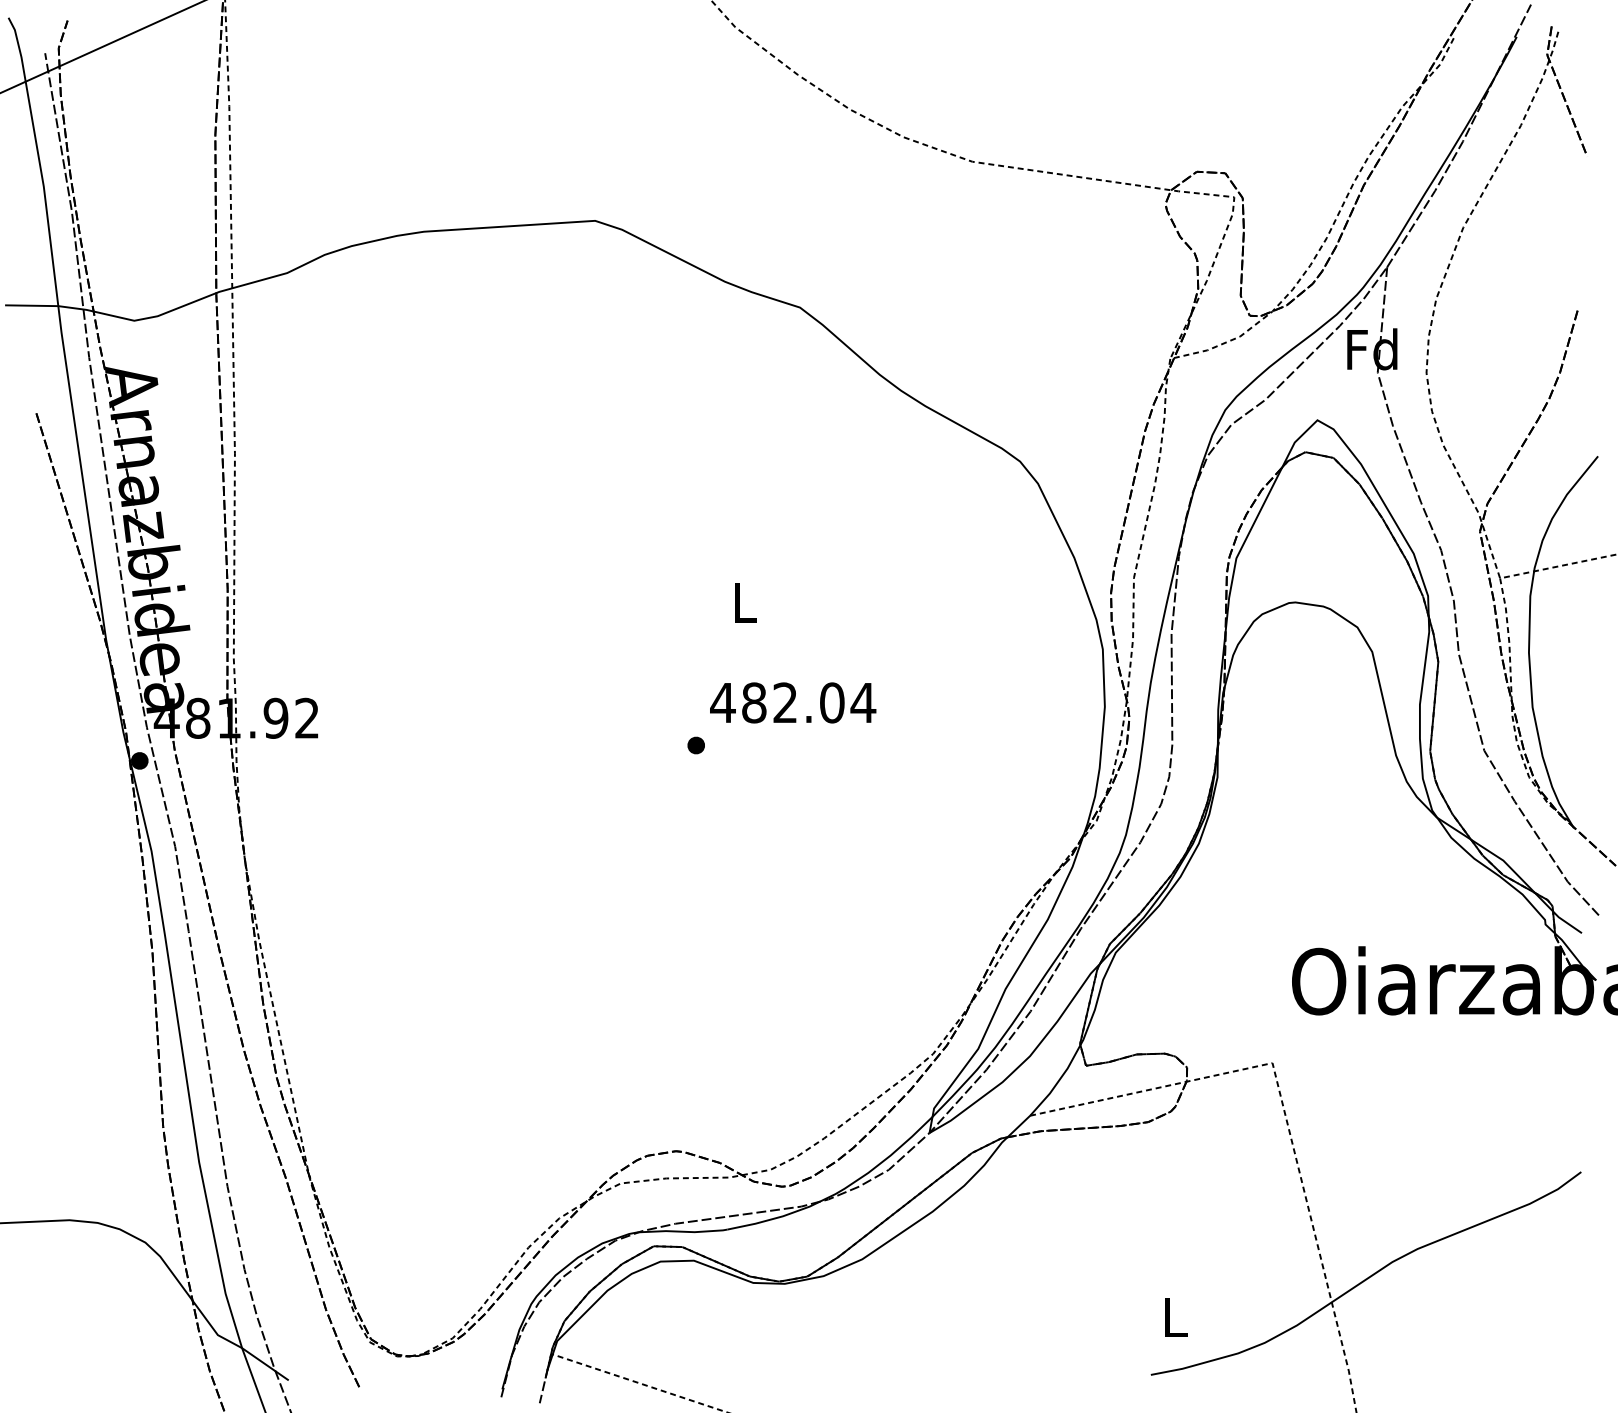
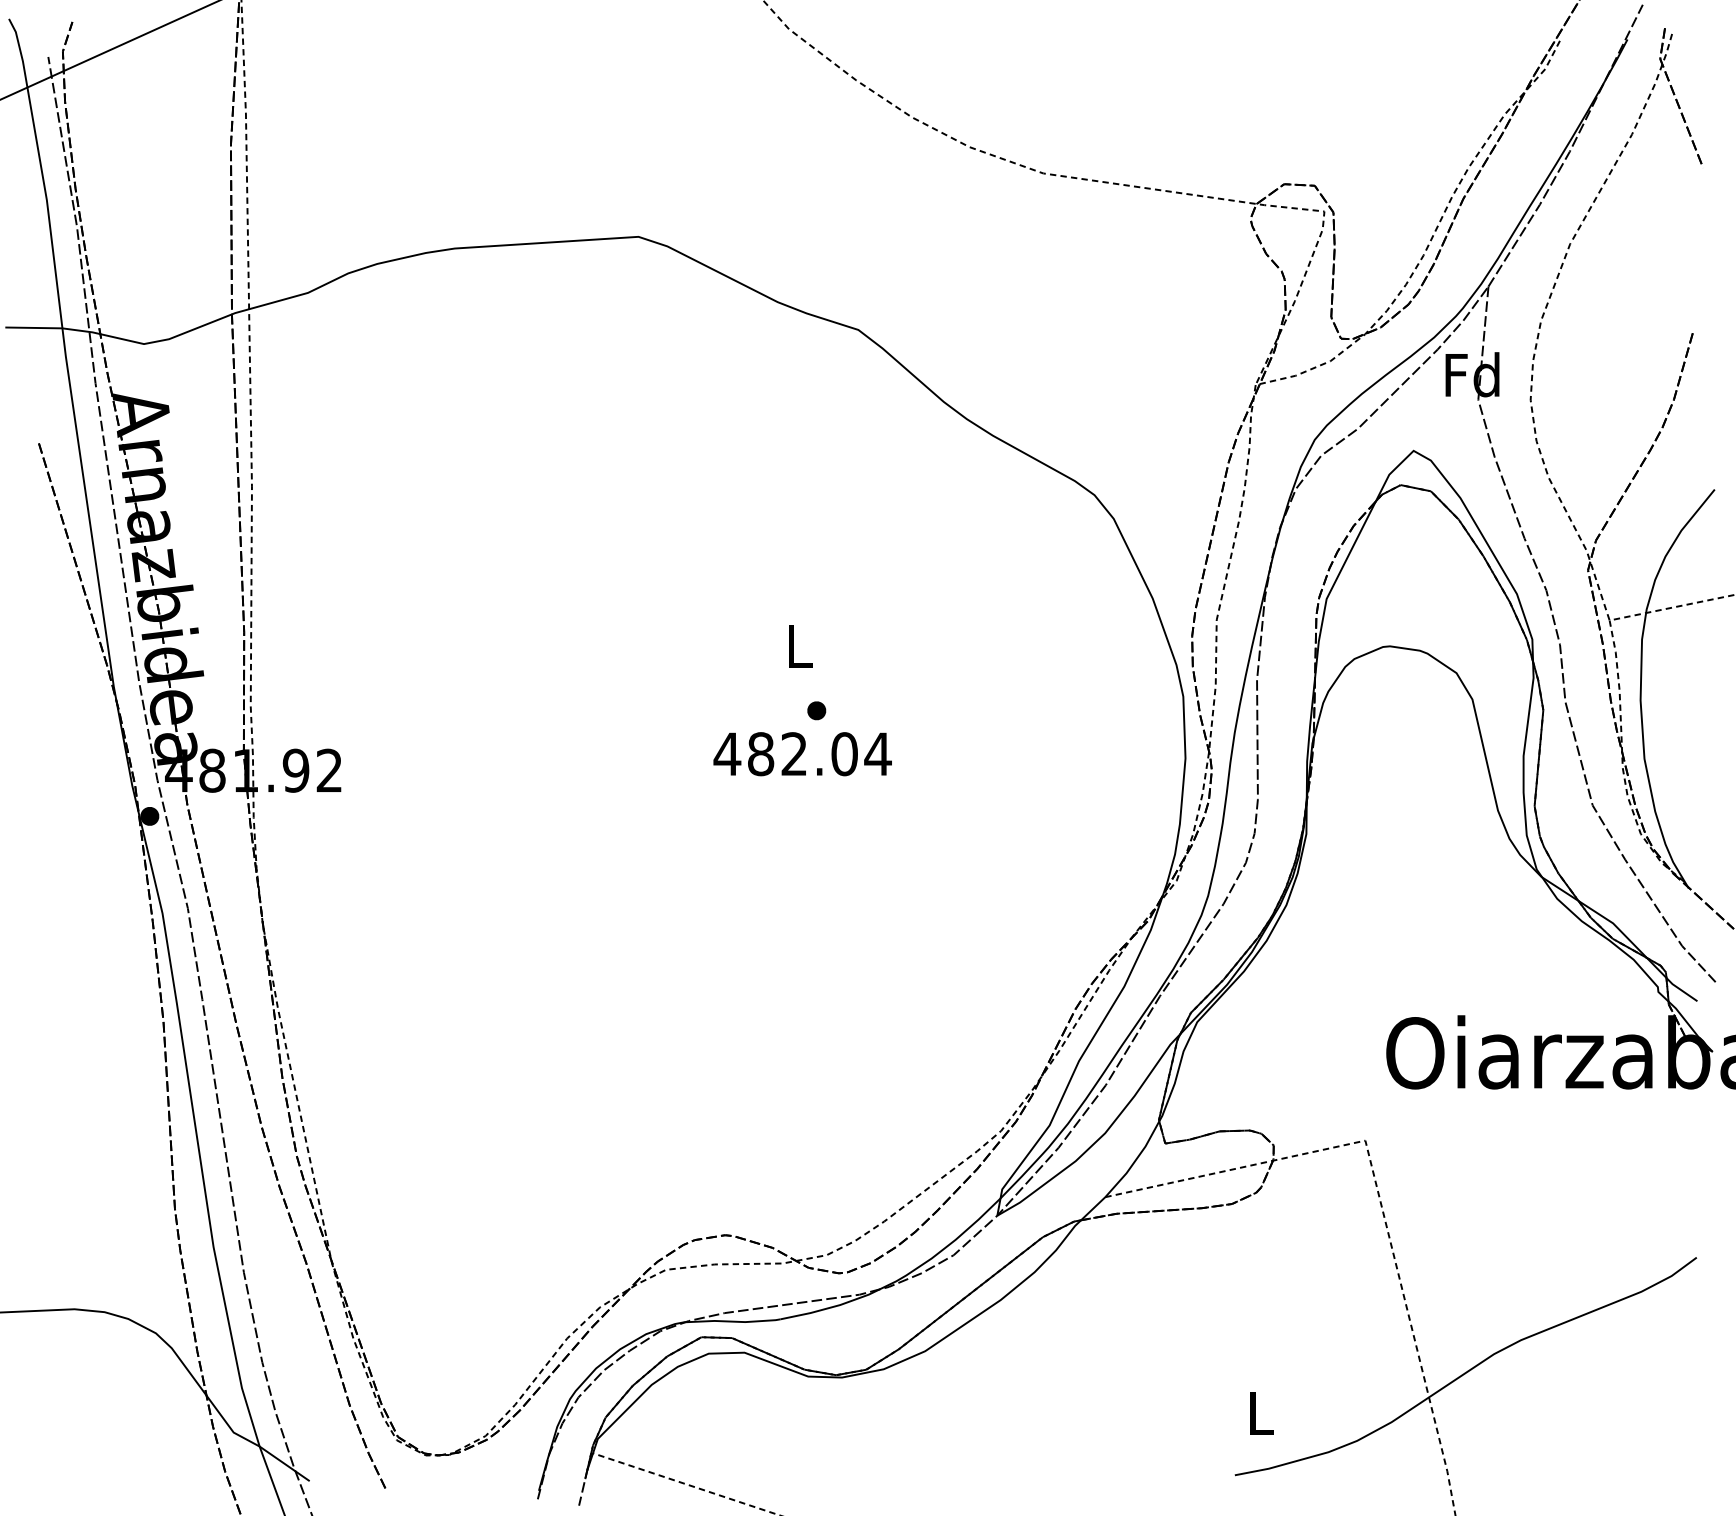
text: (793, 702) -> (803, 753), moved
part: (695, 745) -> (815, 710), moved

